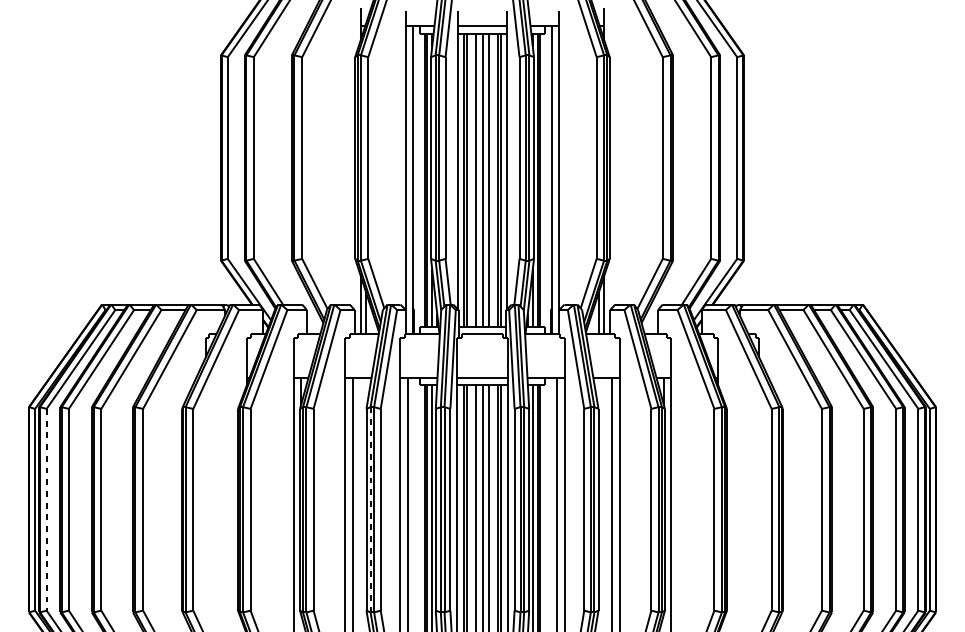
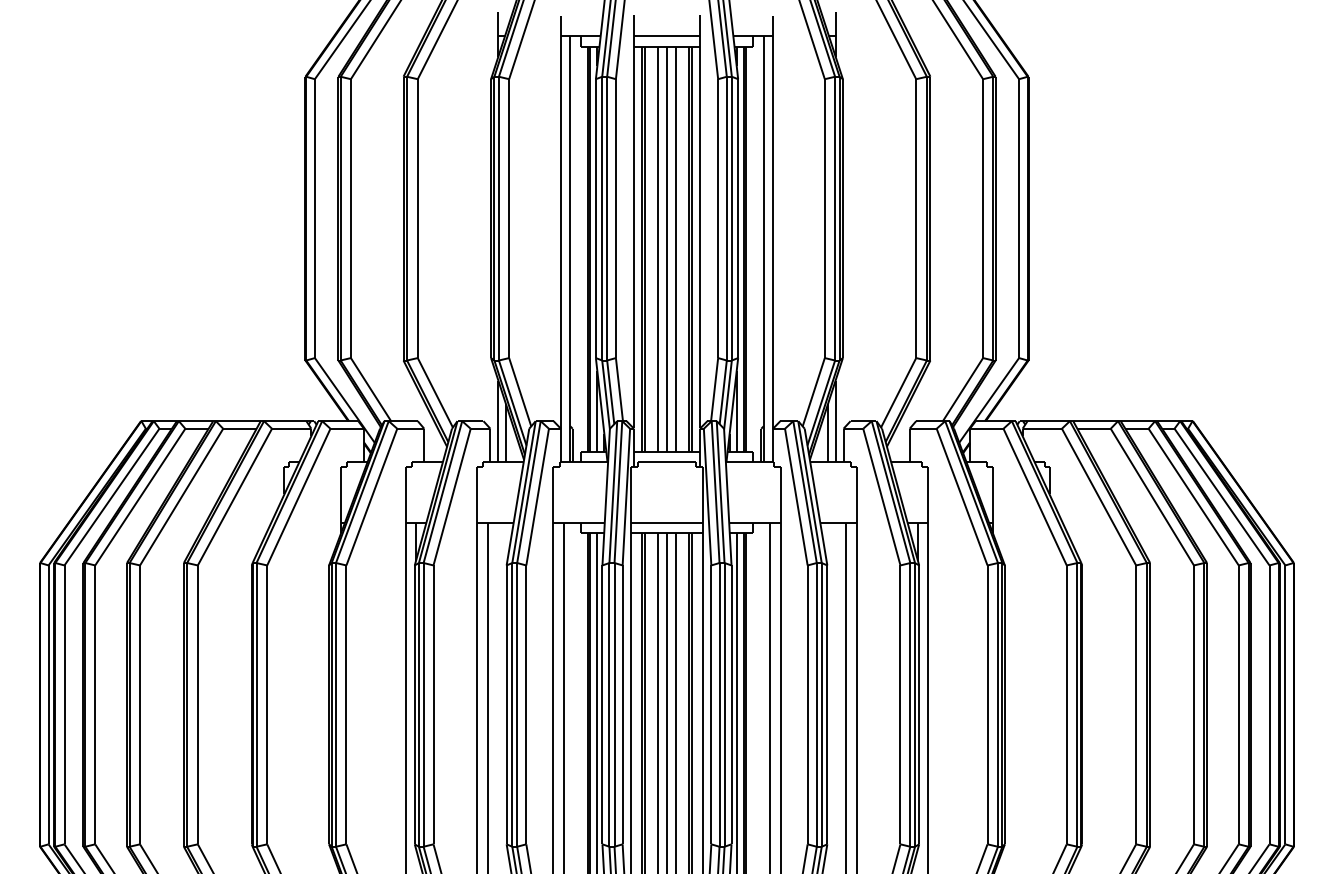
line: (370, 509) -> (512, 704), dashed -> solid
line: (46, 510) -> (64, 705), dashed -> solid

